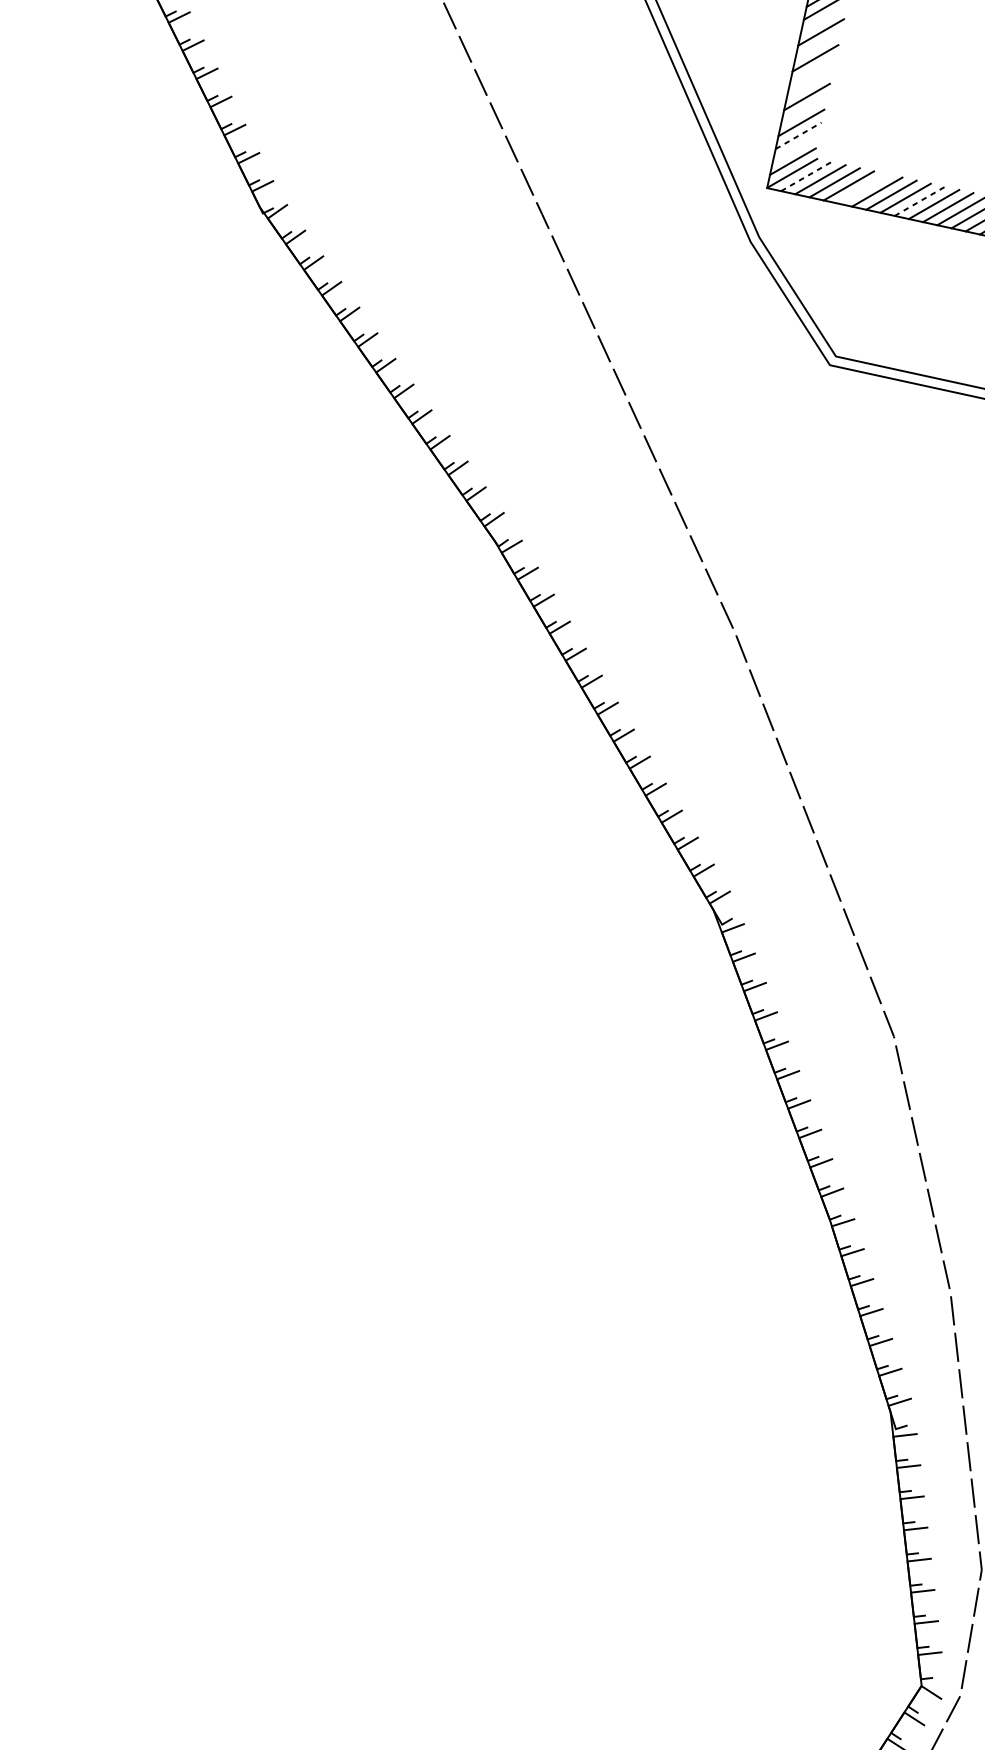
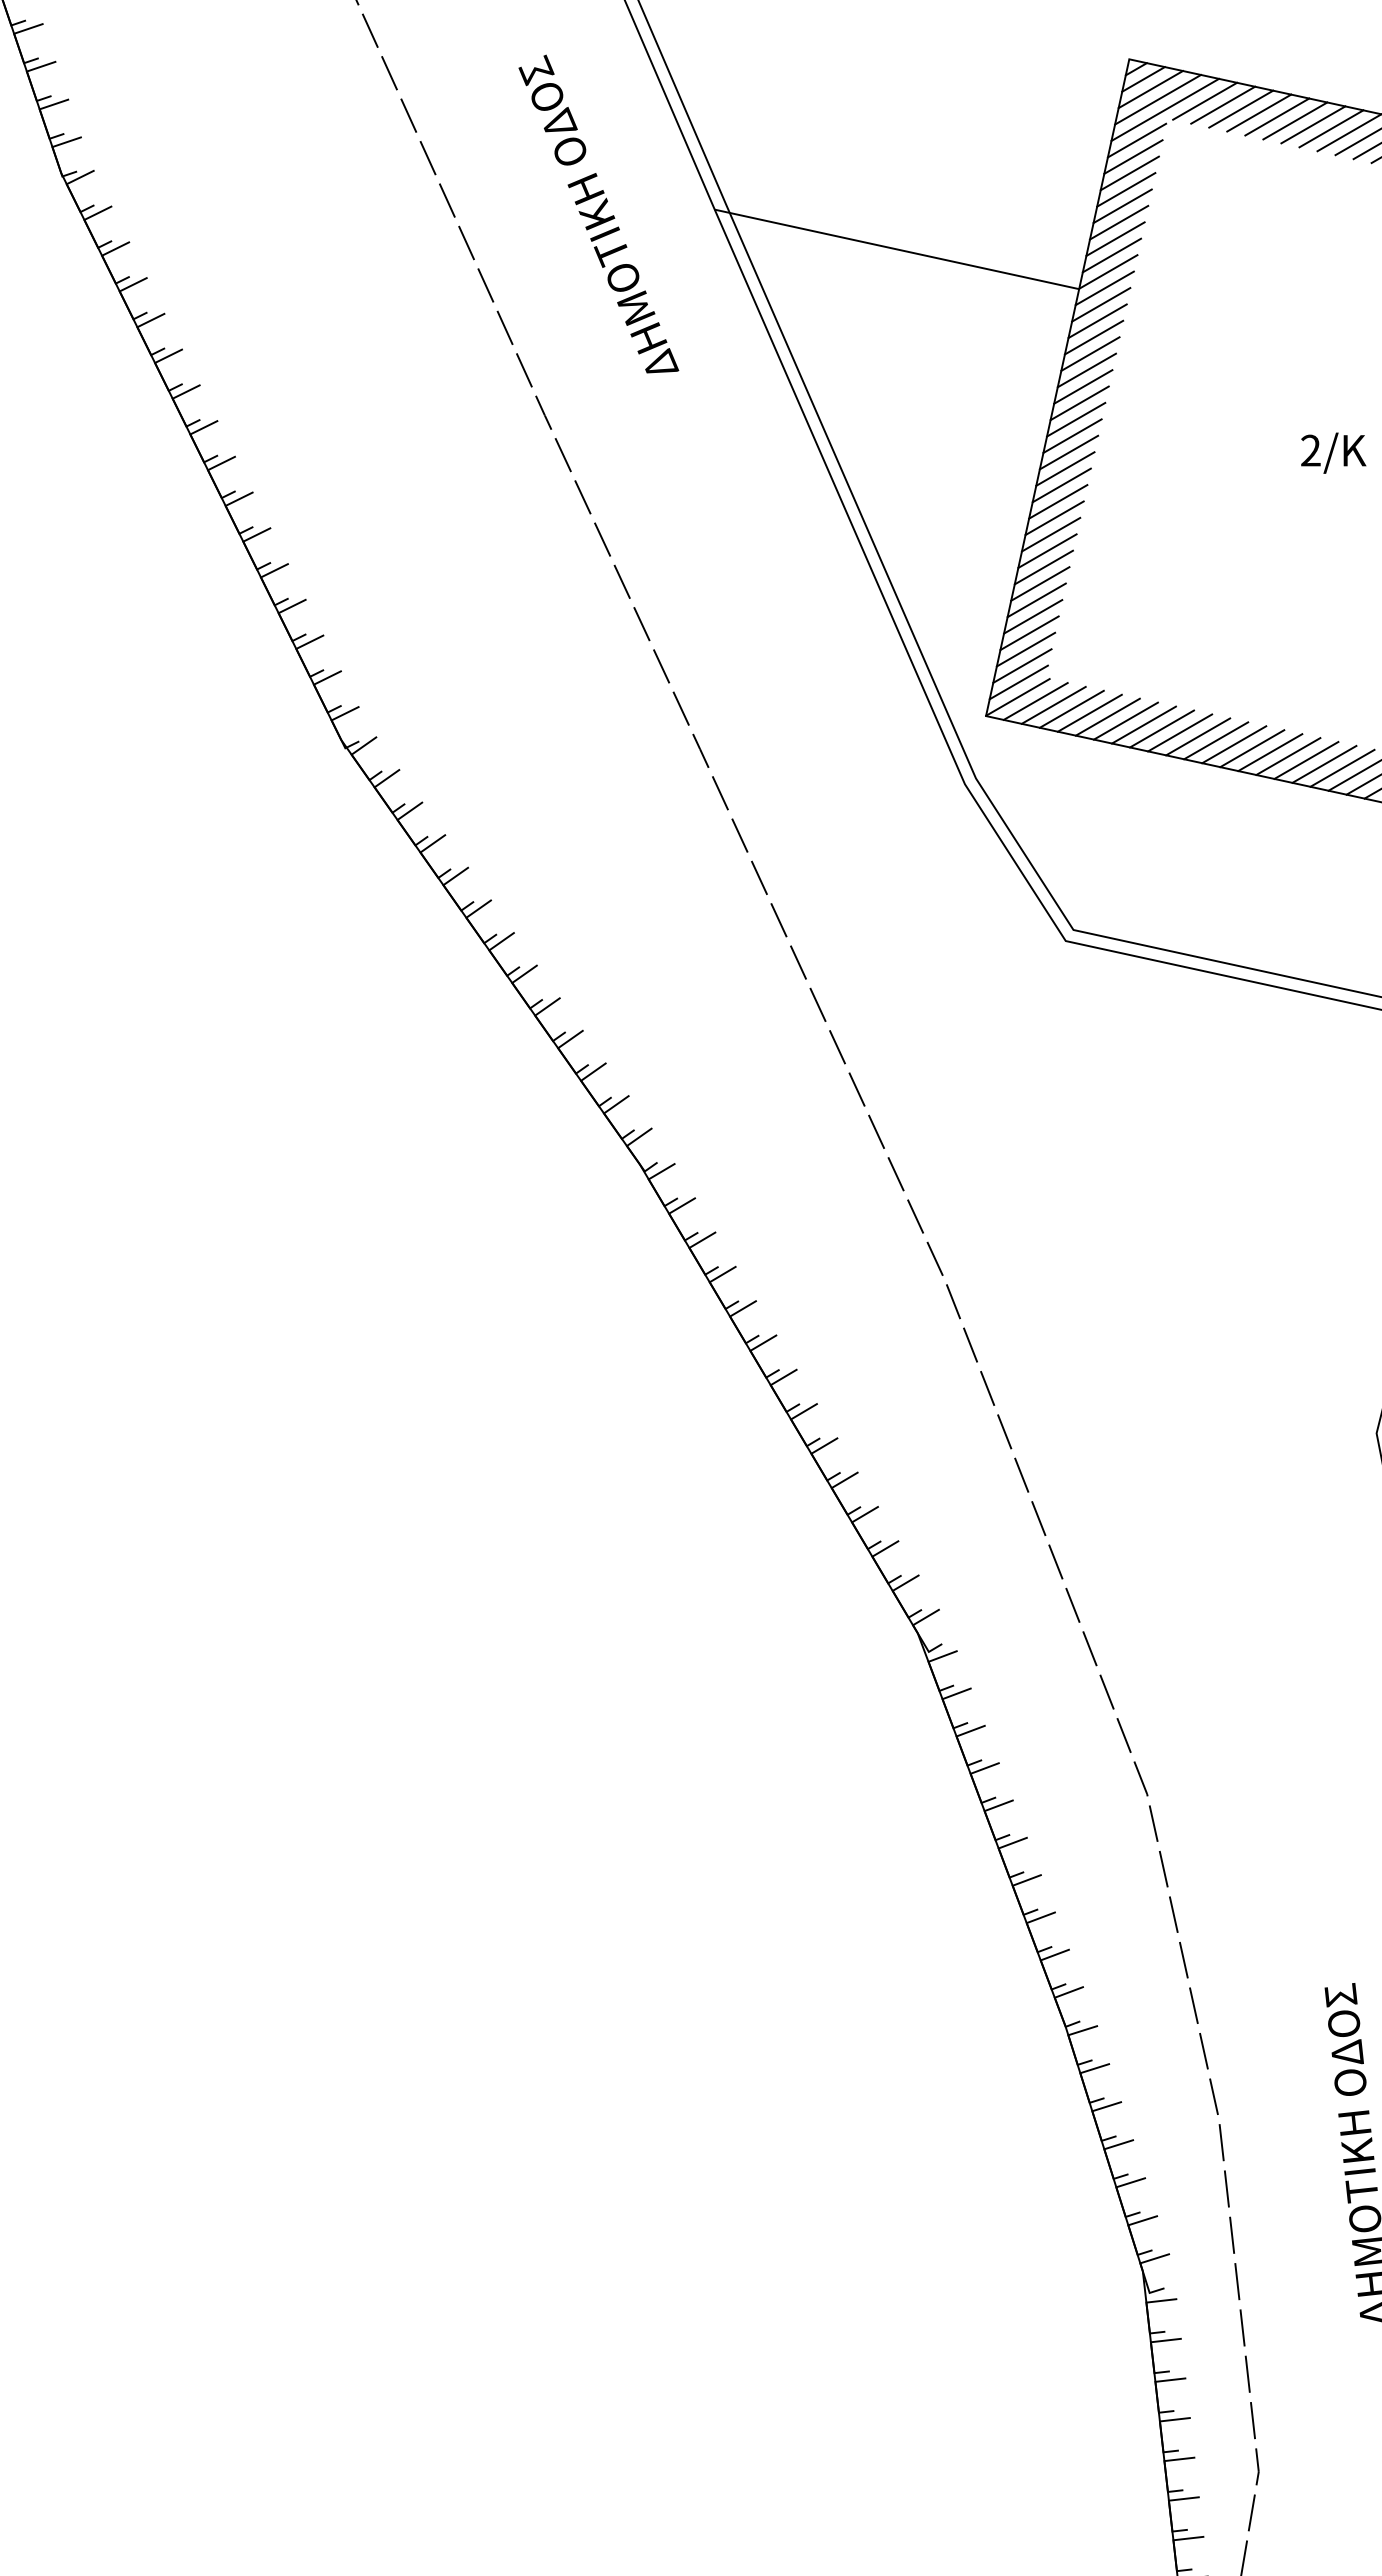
line: (824, 19) -> (1058, 501), added
line: (817, 45) -> (1050, 534), added
line: (812, 71) -> (1043, 567), added
line: (810, 83) -> (1040, 583), added
line: (804, 109) -> (1033, 616), added
line: (798, 135) -> (1025, 649), dashed -> solid
line: (795, 148) -> (1022, 665), added
line: (806, 176) -> (1035, 701), dashed -> solid
line: (862, 188) -> (1107, 716), added
line: (920, 201) -> (1180, 732), dashed -> solid

